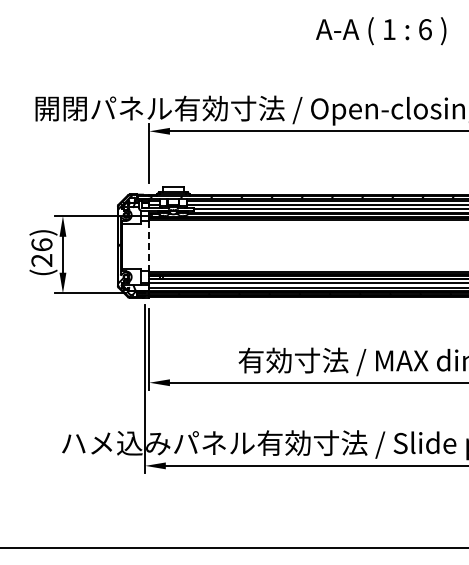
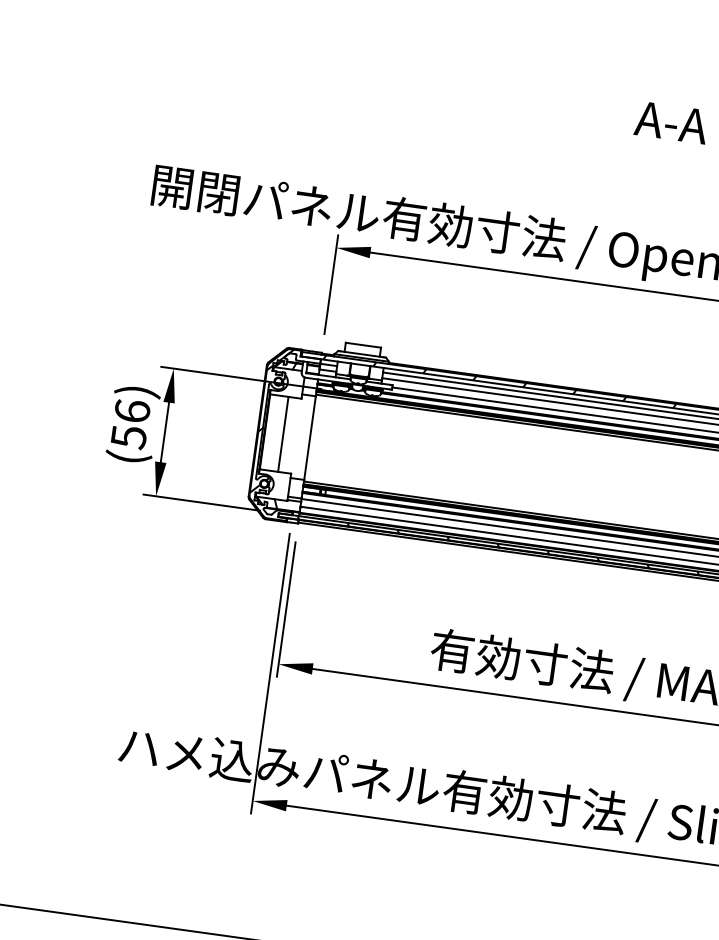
line: (133, 245) -> (283, 433), added
line: (149, 246) -> (310, 438), dashed -> solid
text: (41, 260) -> (128, 437), (26) -> (56)

